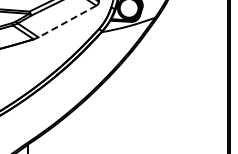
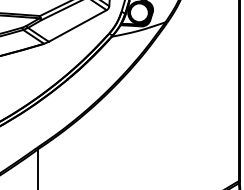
line: (67, 22) -> (77, 26), dashed -> solid

